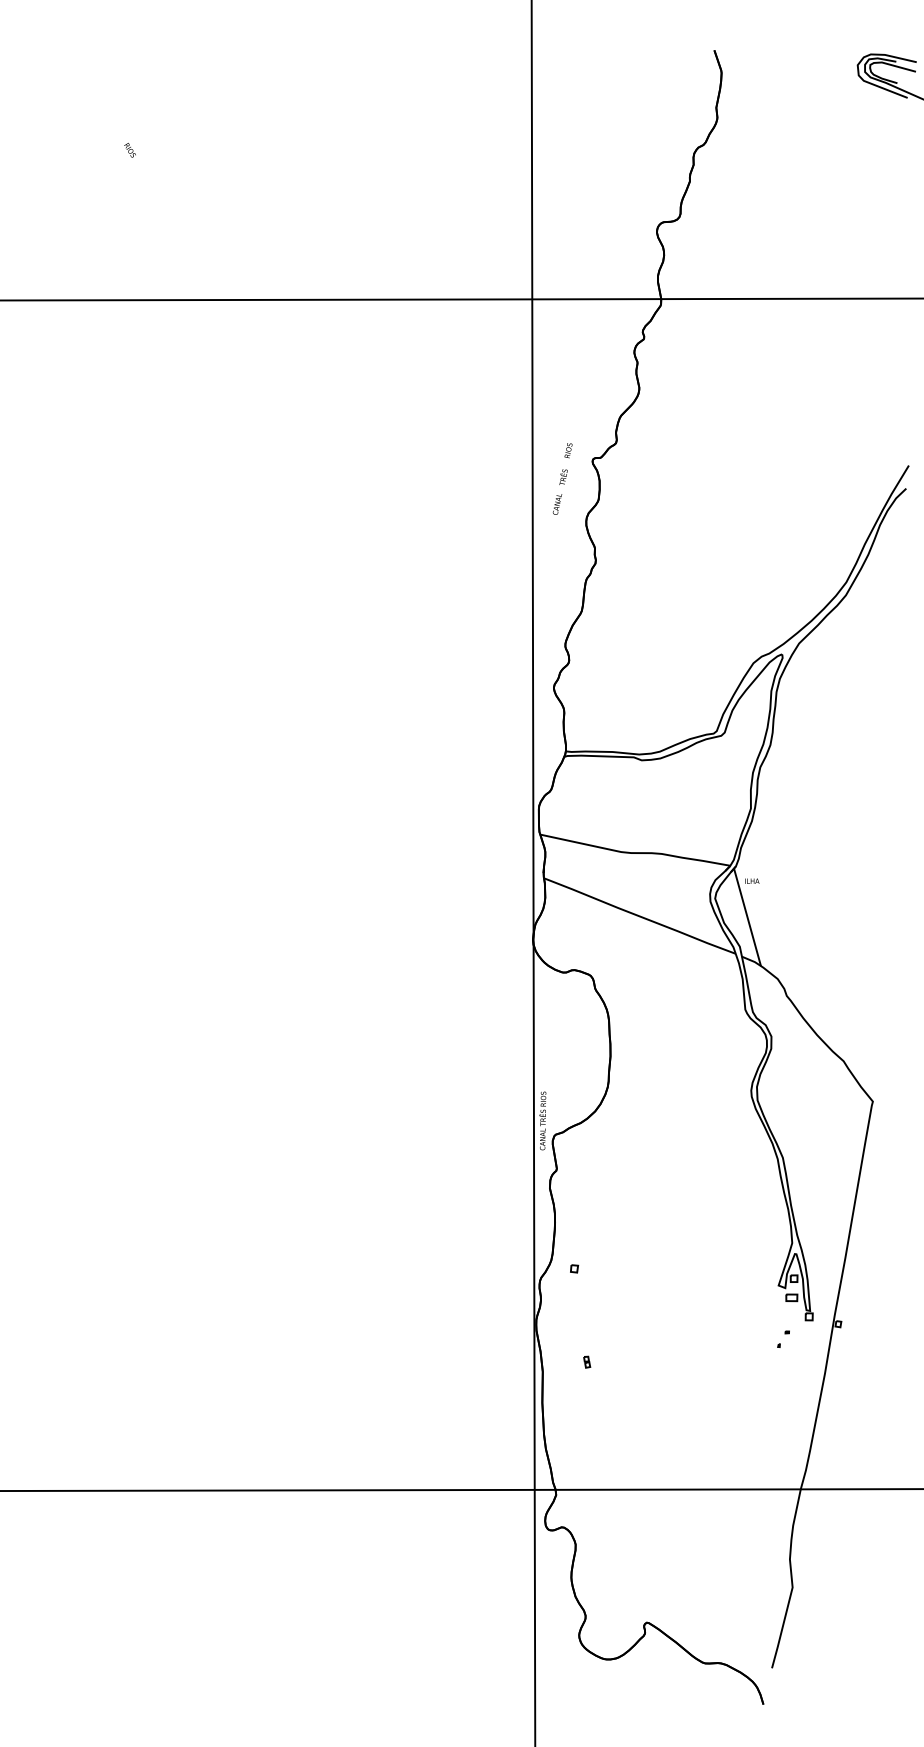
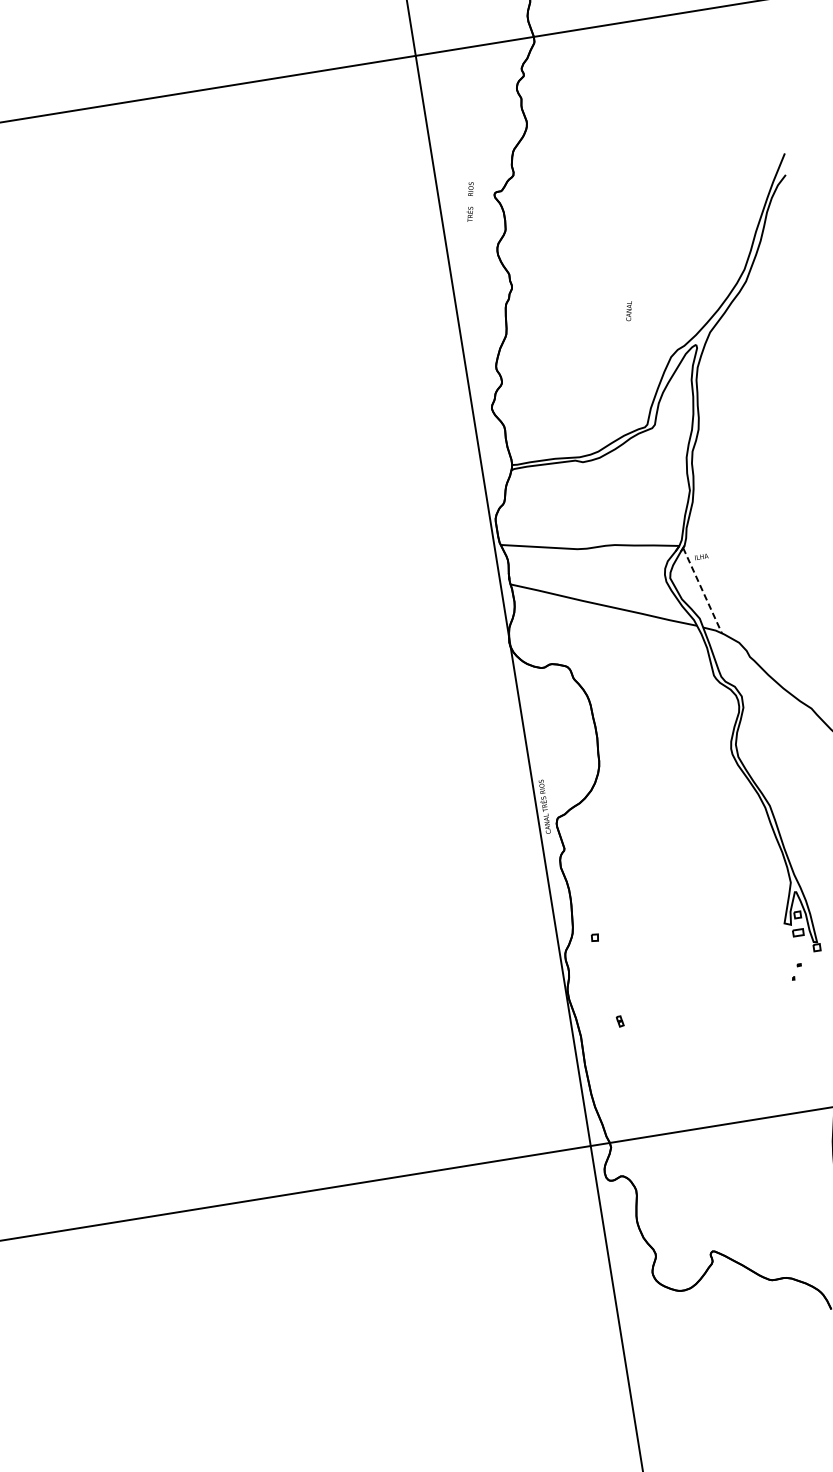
text: (557, 504) -> (629, 311), moved
line: (747, 917) -> (702, 590), solid -> dashed

